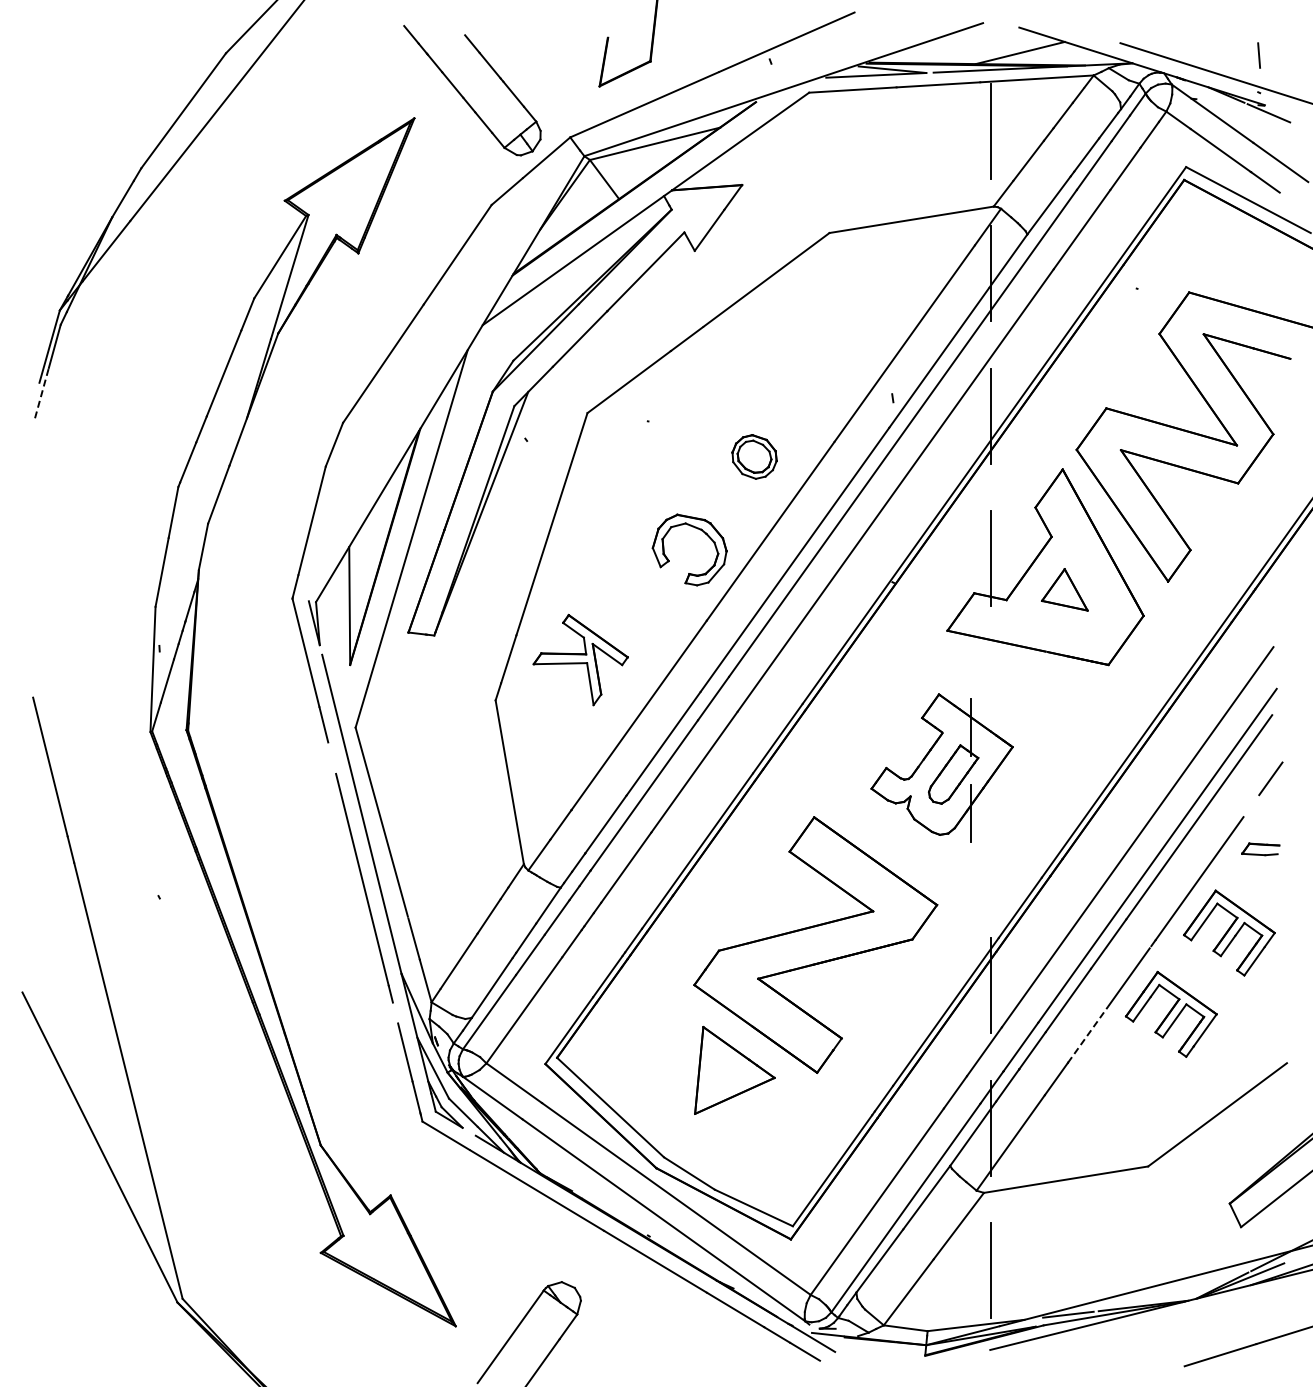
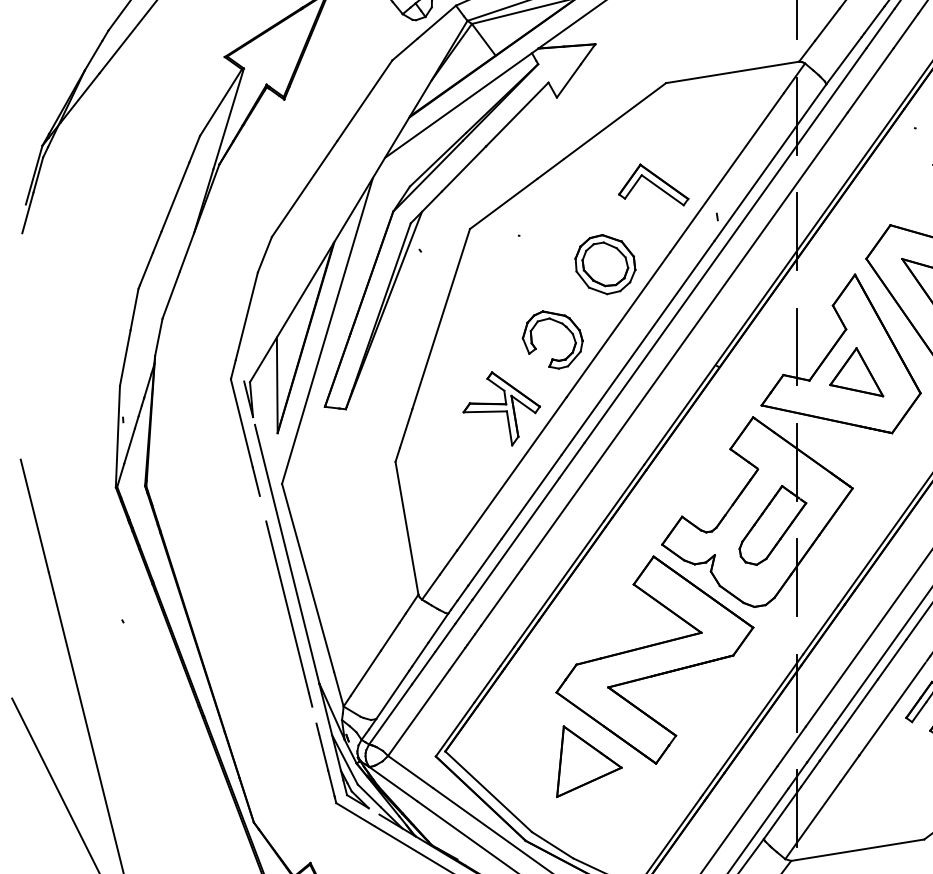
part: (813, 358) -> (653, 184), added
line: (42, 392) -> (28, 212), dashed -> solid
part: (754, 456) -> (605, 264), size x1.67
part: (1064, 589) -> (856, 371), size x1.43
part: (580, 659) -> (501, 408), moved
part: (941, 767) -> (756, 516), size x1.67
line: (1088, 1034) -> (875, 732), dashed -> solid

